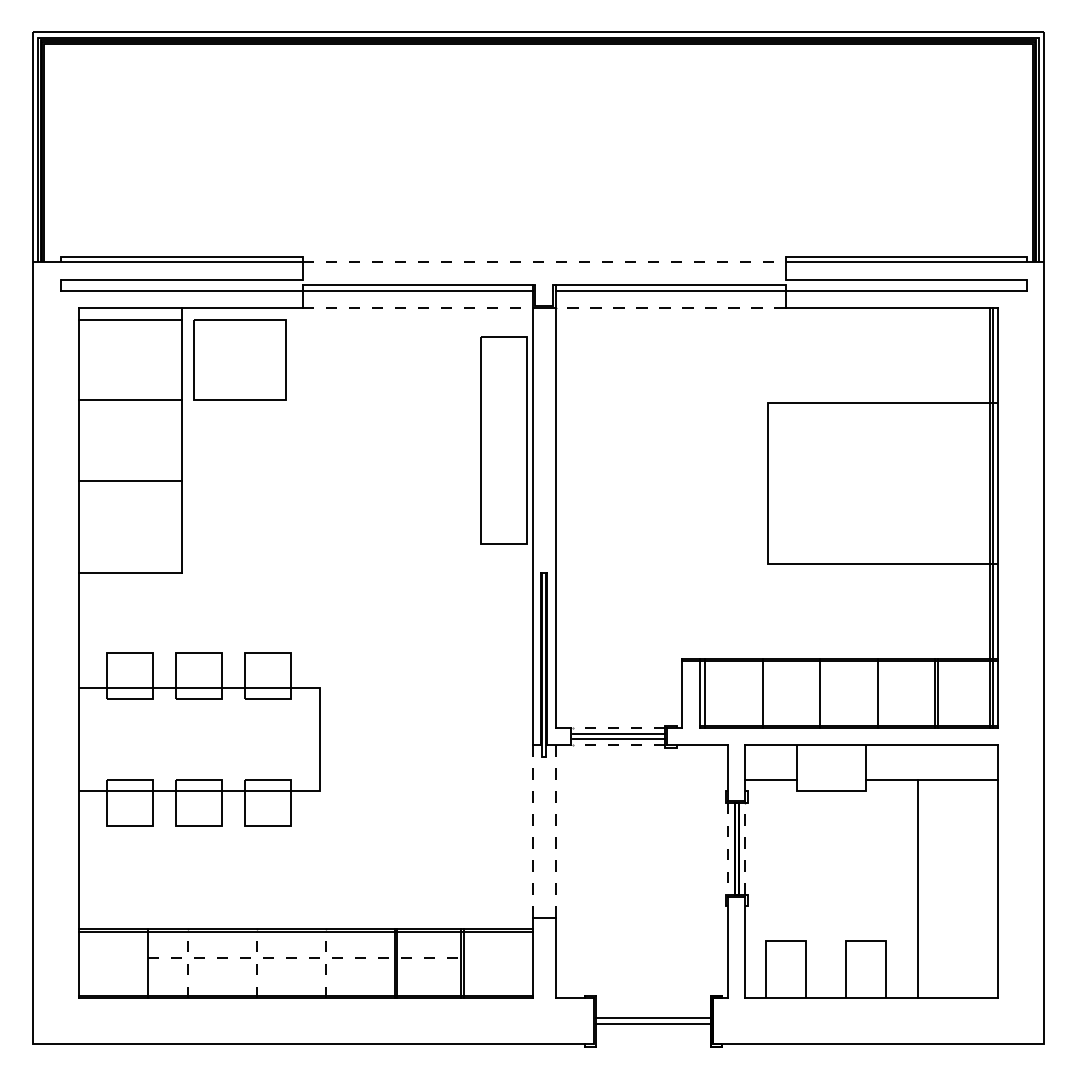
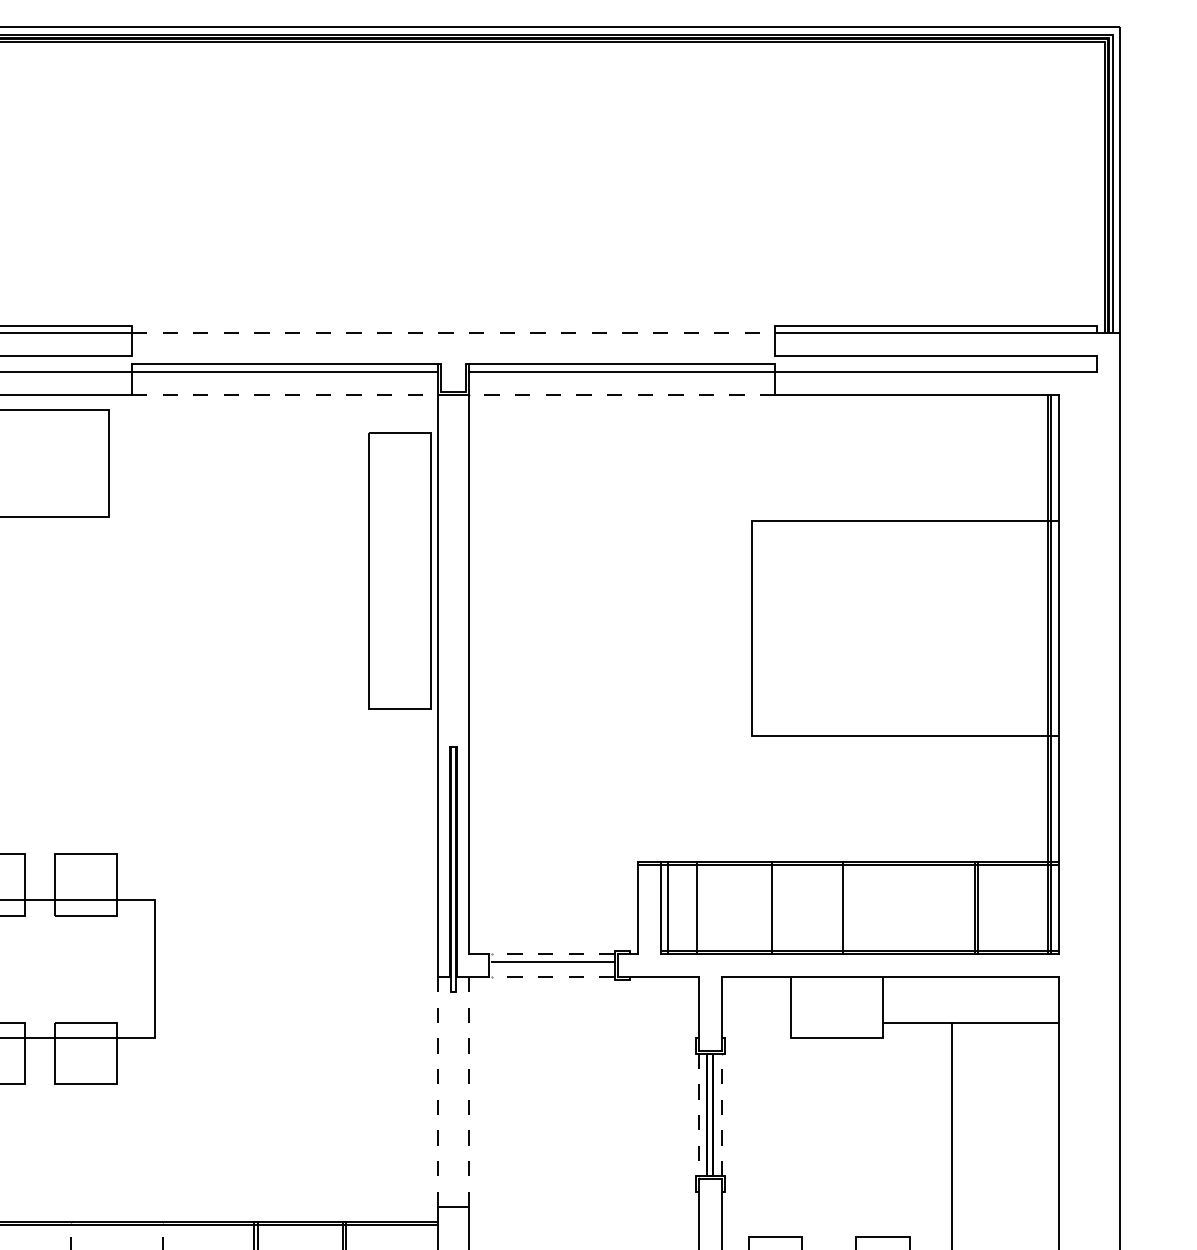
line: (762, 693) -> (696, 907), moved
line: (820, 693) -> (772, 907), moved
line: (877, 693) -> (843, 907), moved
line: (618, 739) -> (552, 969), removed
line: (771, 779) -> (756, 1022), removed

